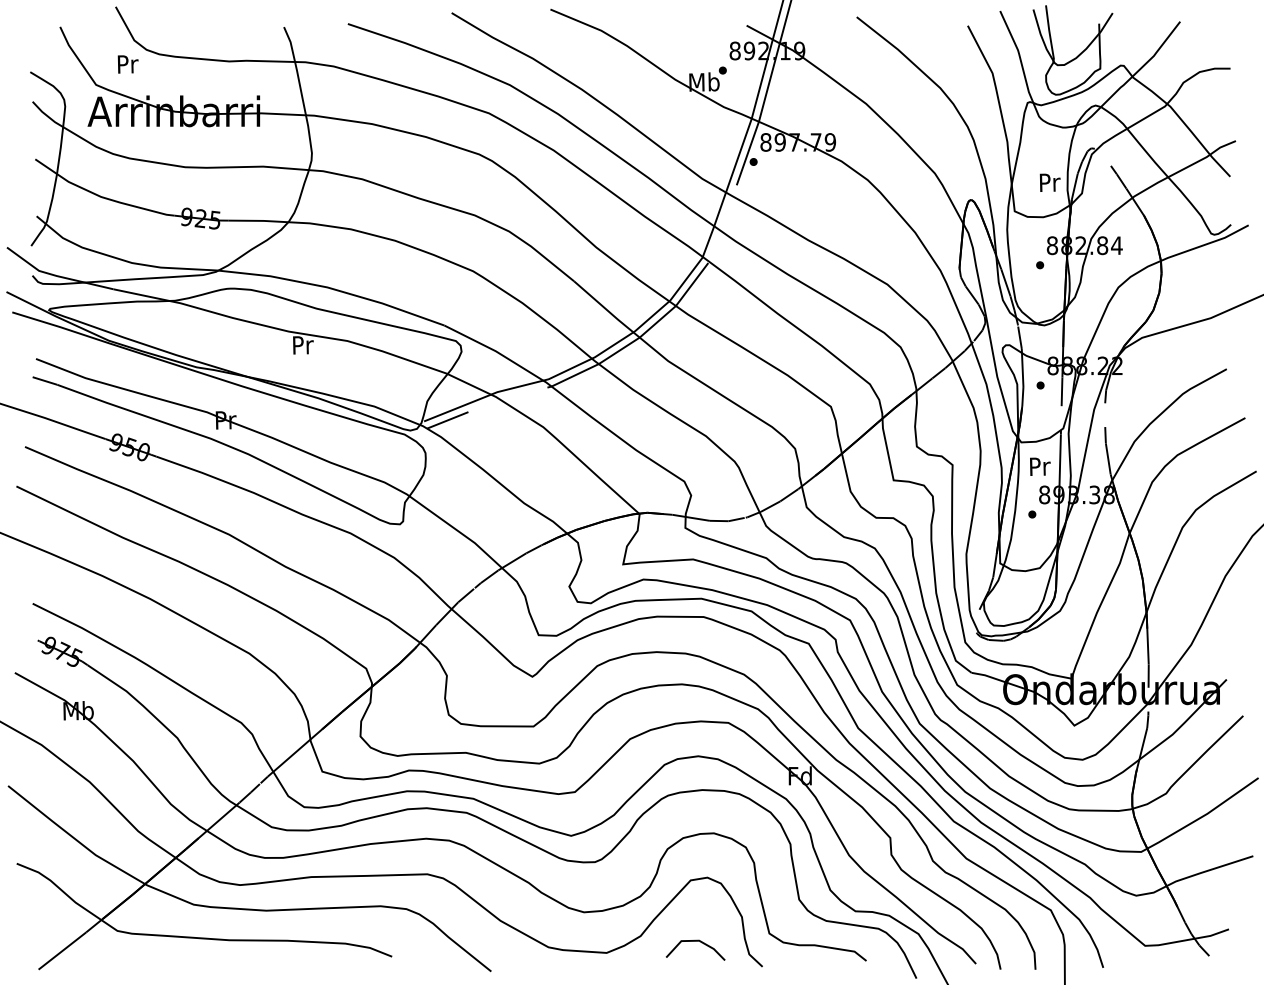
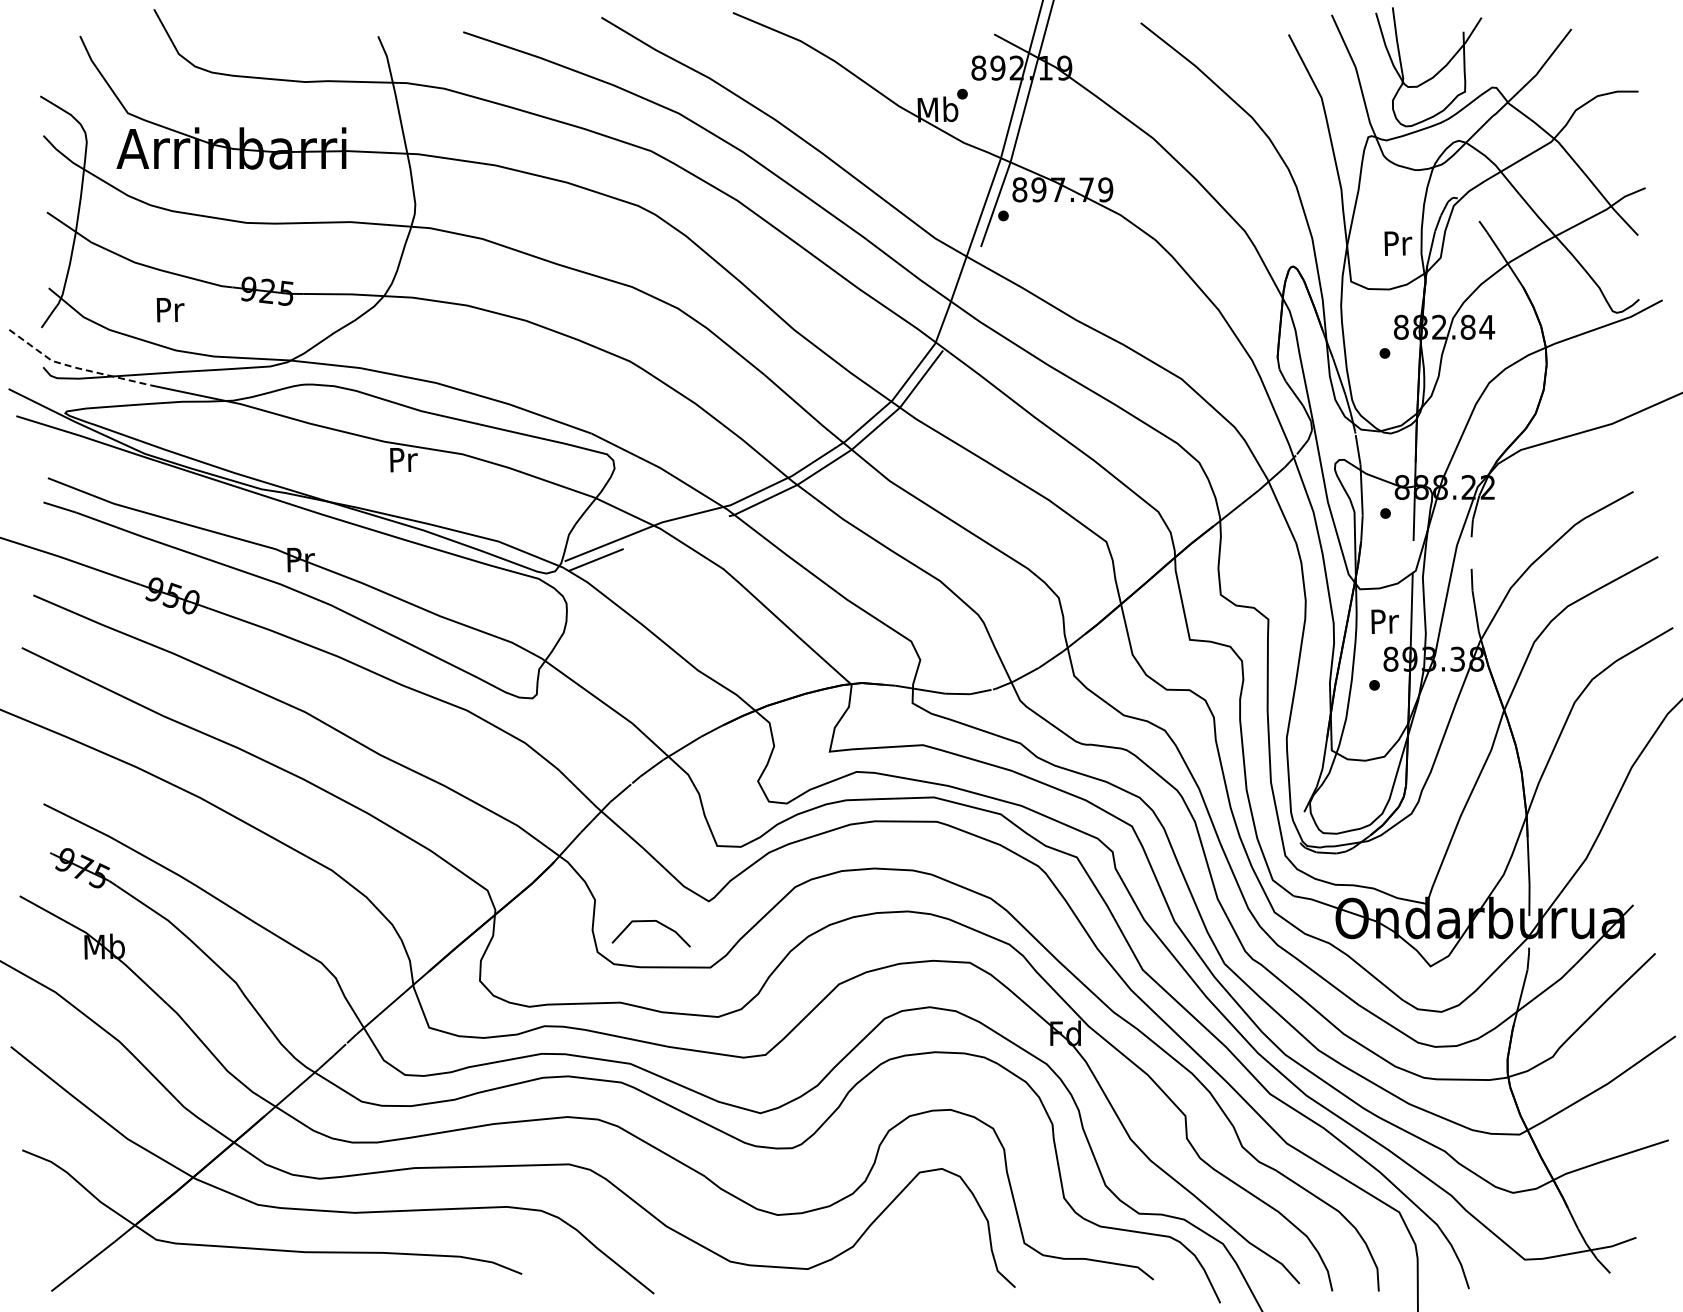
text: (128, 64) -> (170, 310), moved
line: (56, 275) -> (75, 367), solid -> dashed
line: (695, 941) -> (650, 921), moved

